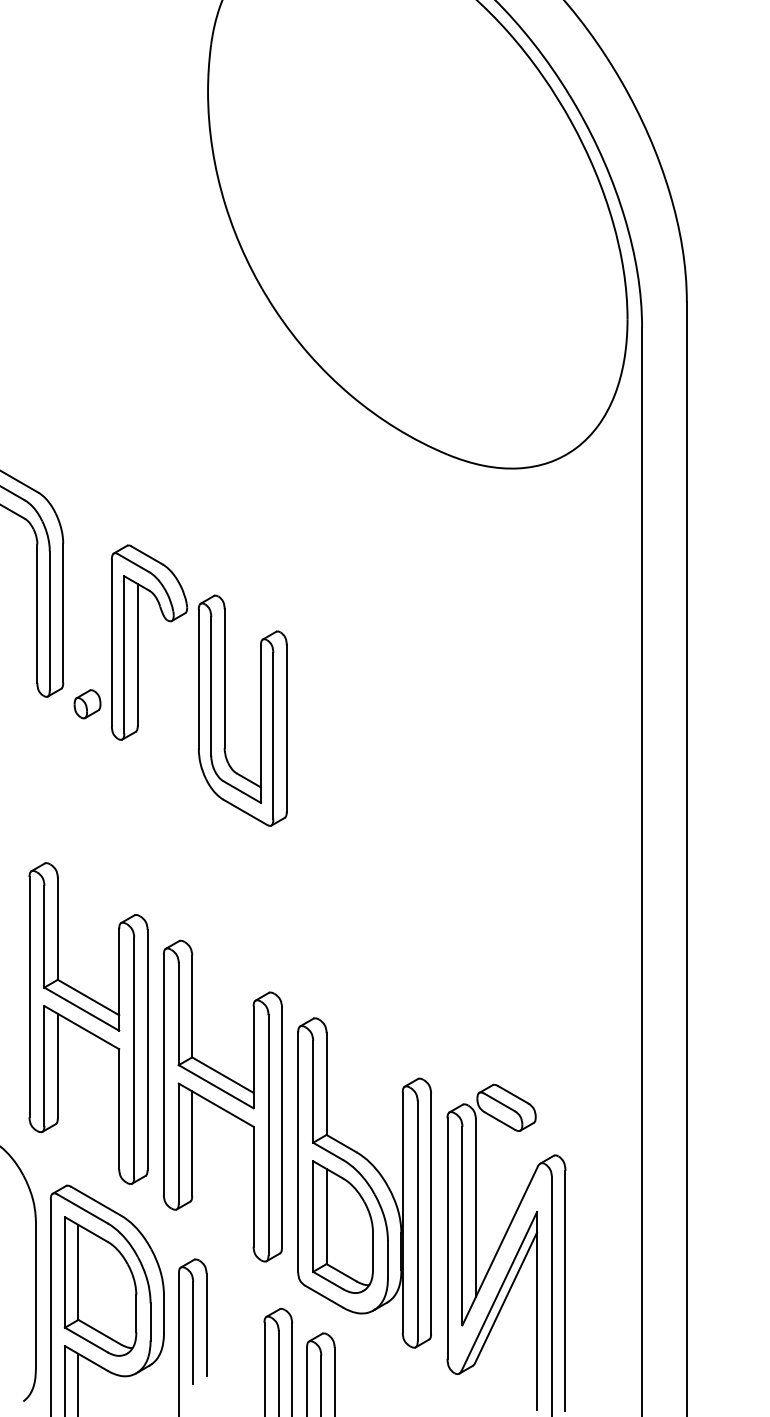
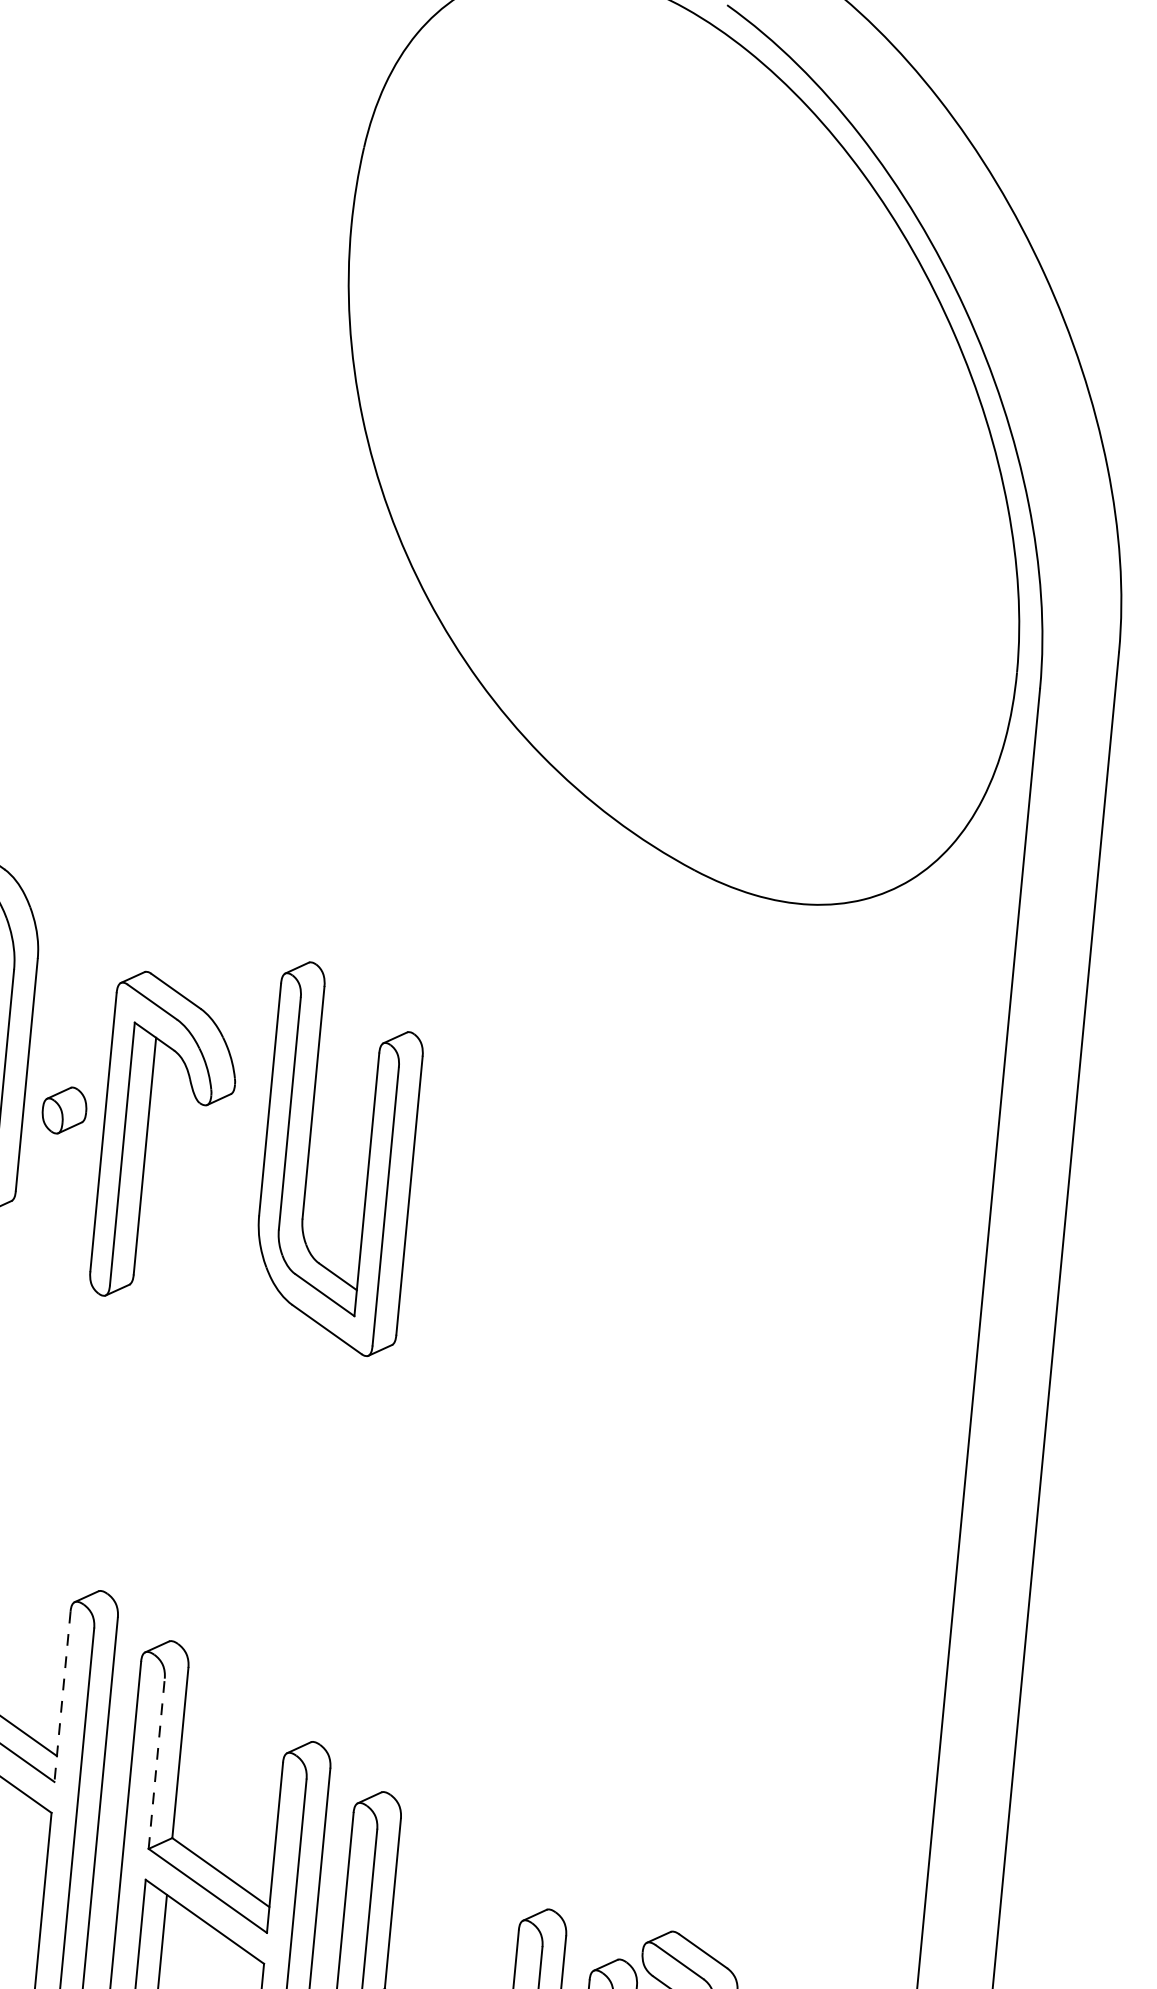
part: (87, 704) -> (64, 1110), moved
part: (225, 710) -> (309, 1156), moved
line: (119, 979) -> (63, 1696), solid -> dashed
line: (178, 1014) -> (156, 1764), solid -> dashed

